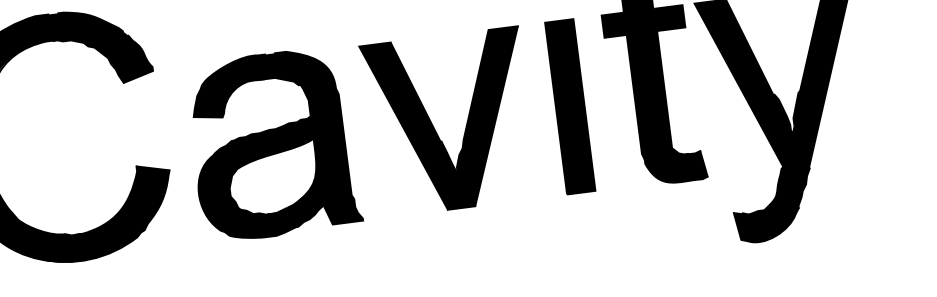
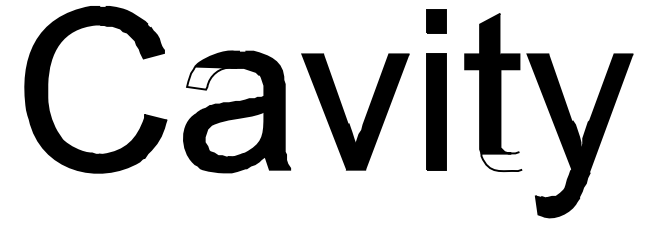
fill: (229, 98) -> (212, 77), removed
fill: (676, 168) -> (501, 161), removed

